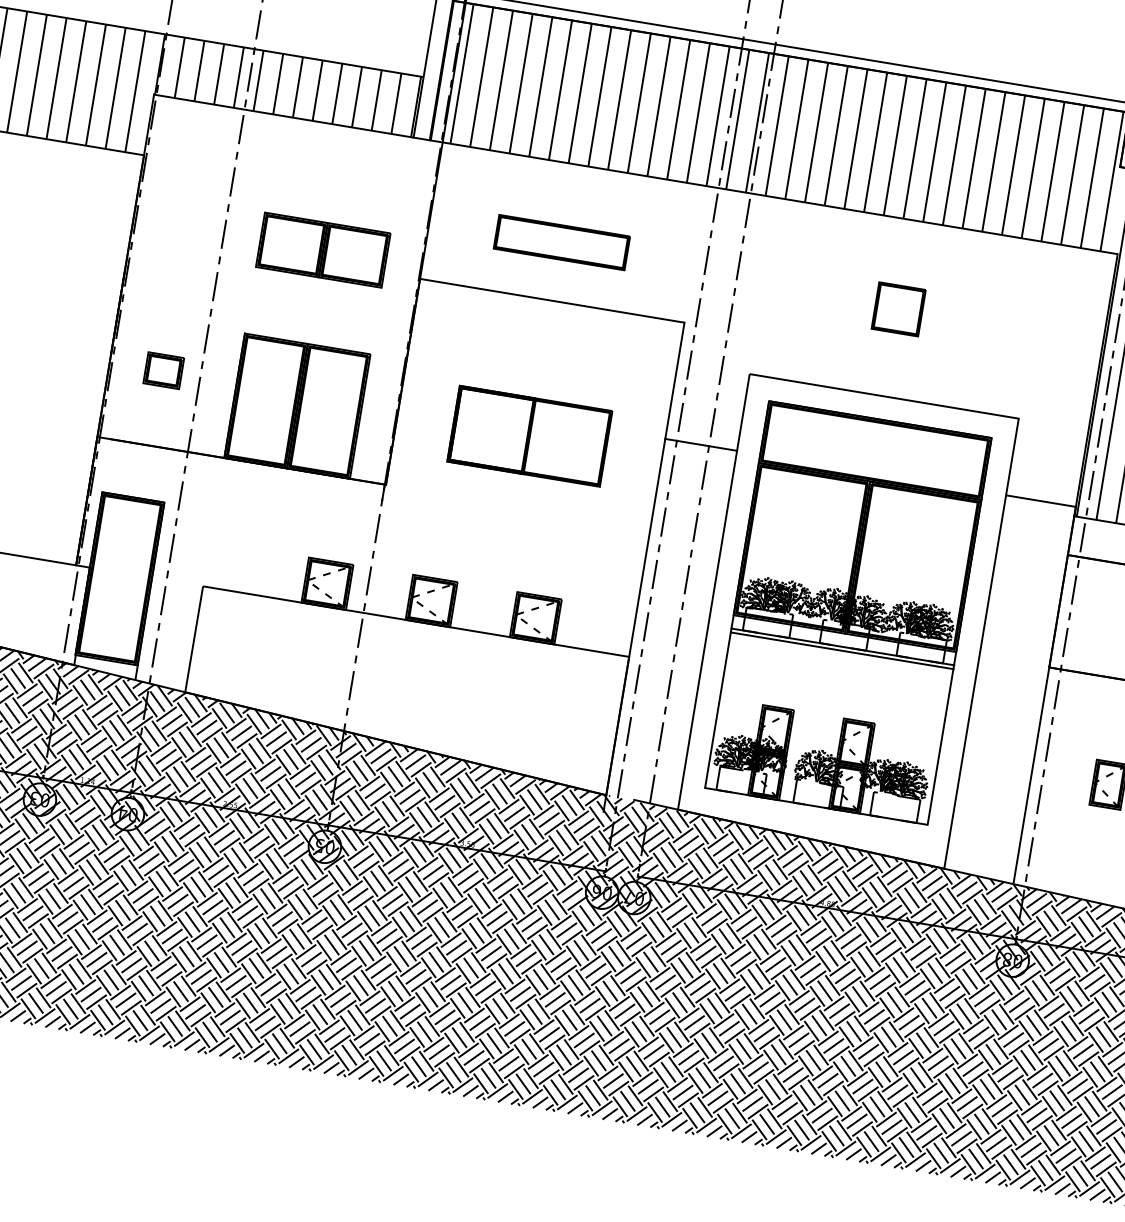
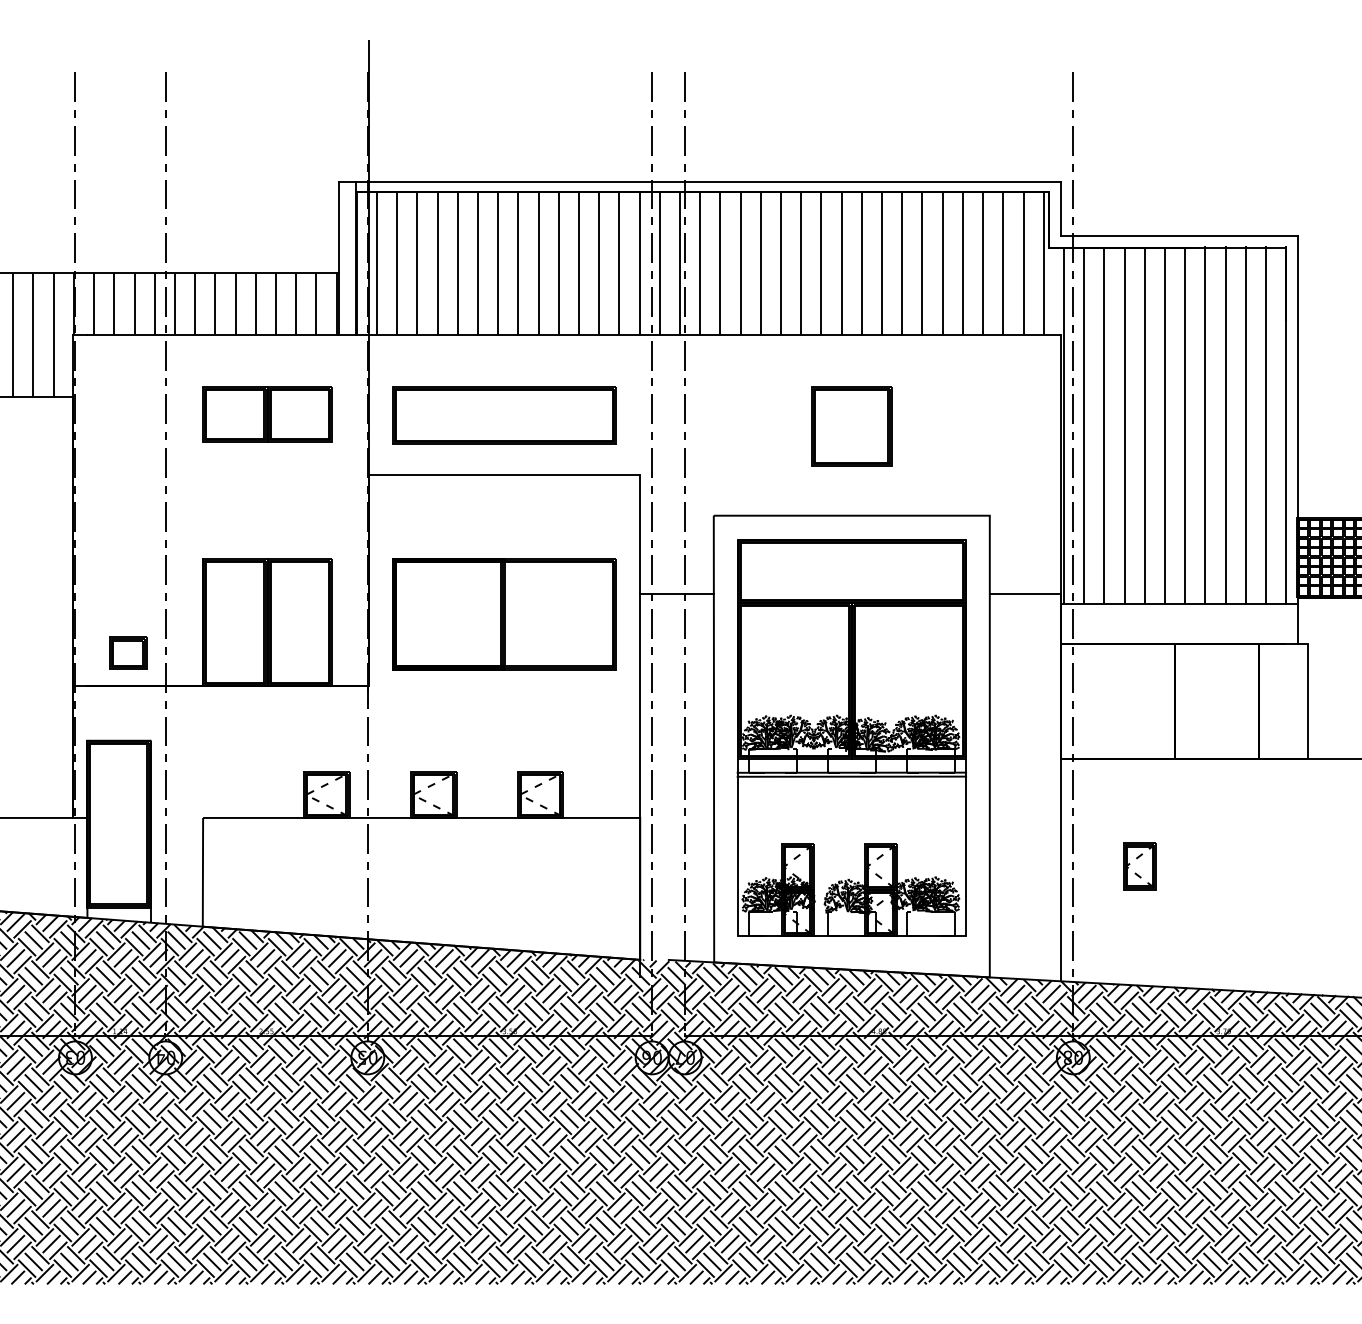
part: (561, 242) -> (504, 415), size x1.67
part: (323, 250) -> (267, 414), moved
part: (898, 309) -> (851, 426), size x1.67
part: (164, 370) -> (128, 652), moved
part: (529, 436) -> (504, 614), size x1.43

